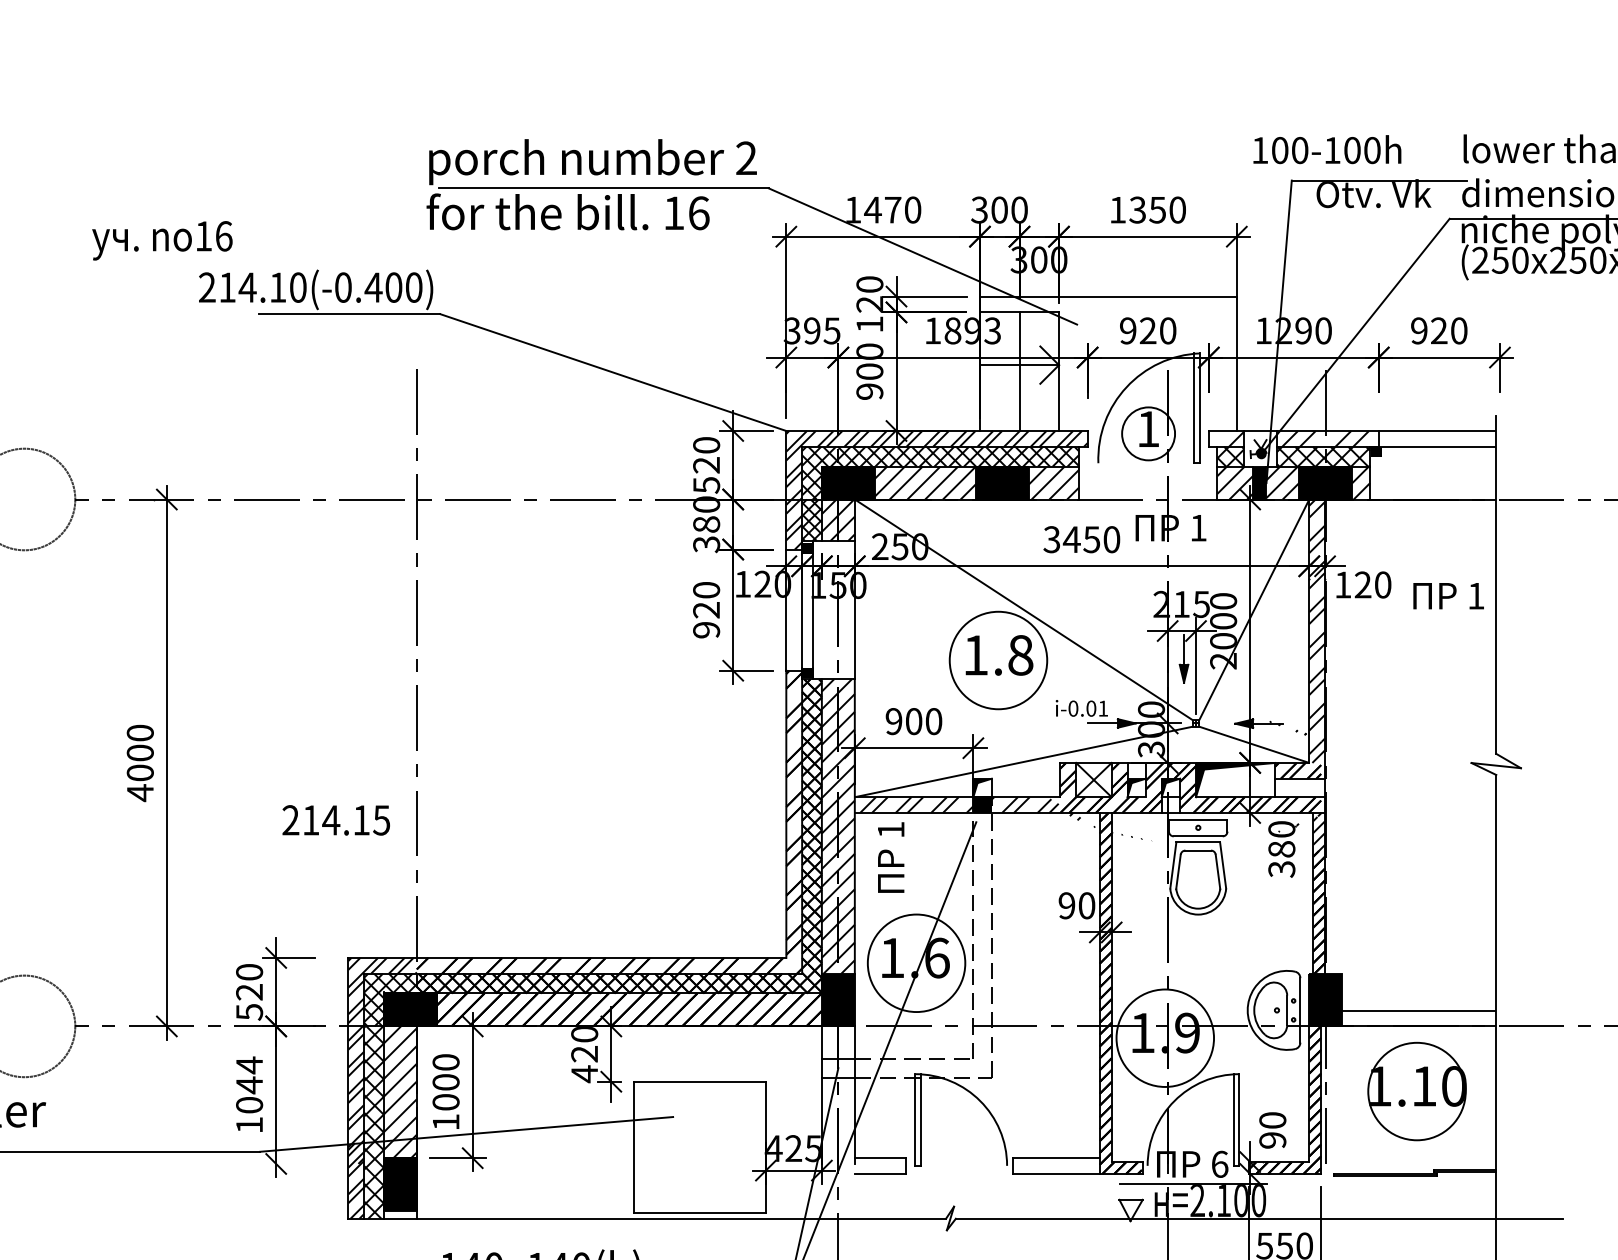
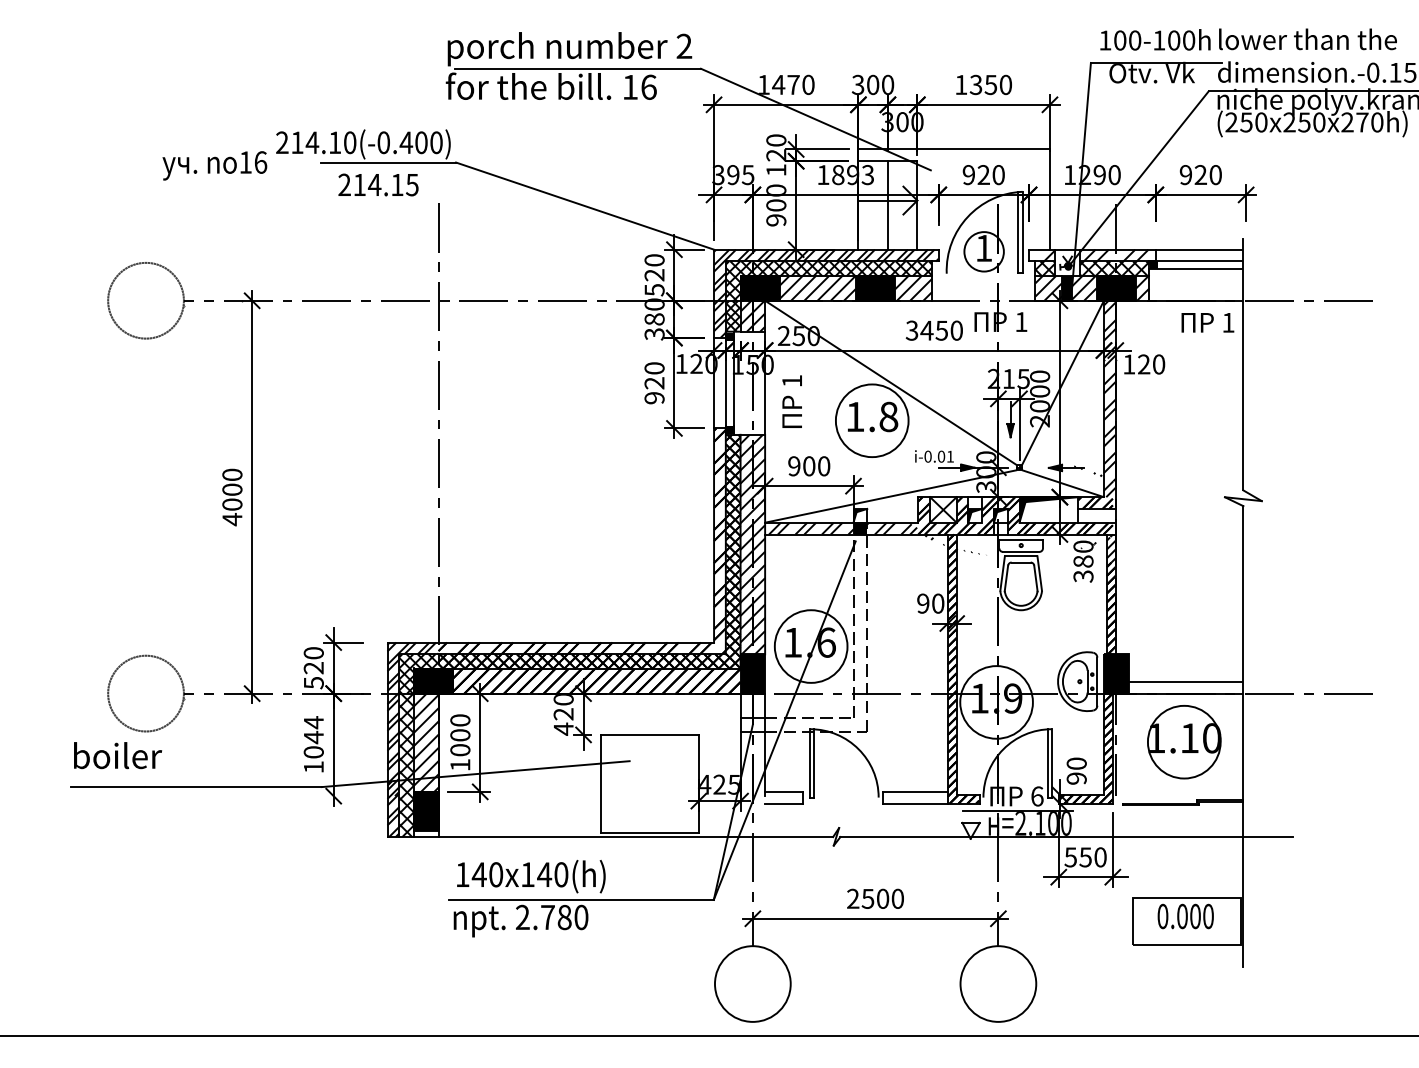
text: (1327, 149) -> (1155, 39), moved
text: (161, 240) -> (214, 165), moved
line: (1432, 457) -> (1195, 269), added
text: (1448, 595) -> (1207, 322), moved
text: (336, 819) -> (378, 184), moved
text: (890, 857) -> (791, 401), moved

